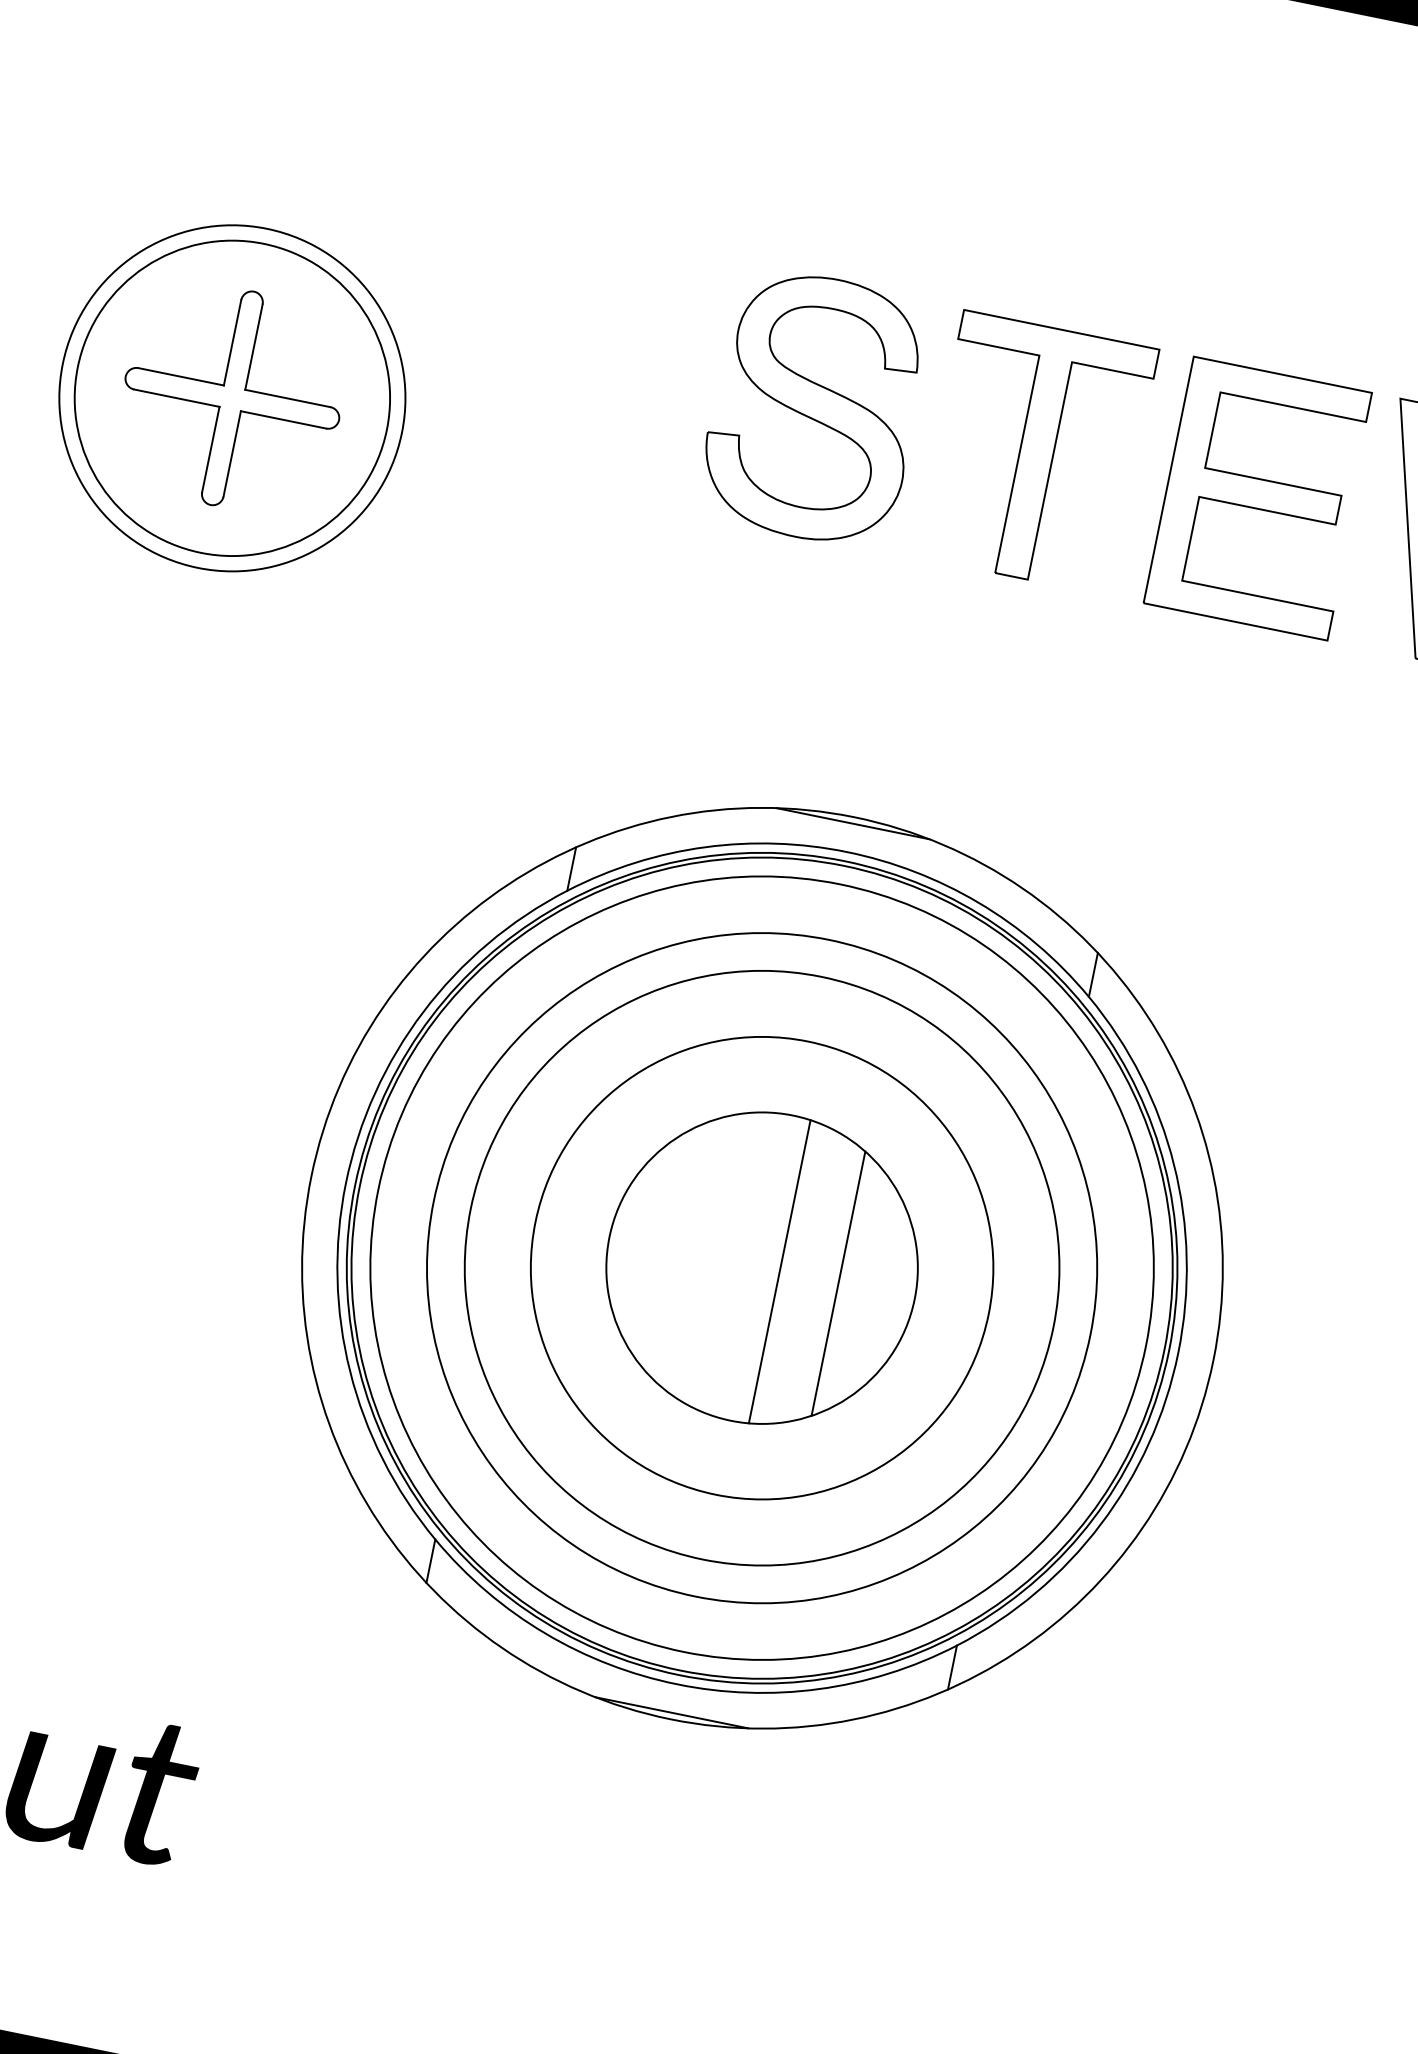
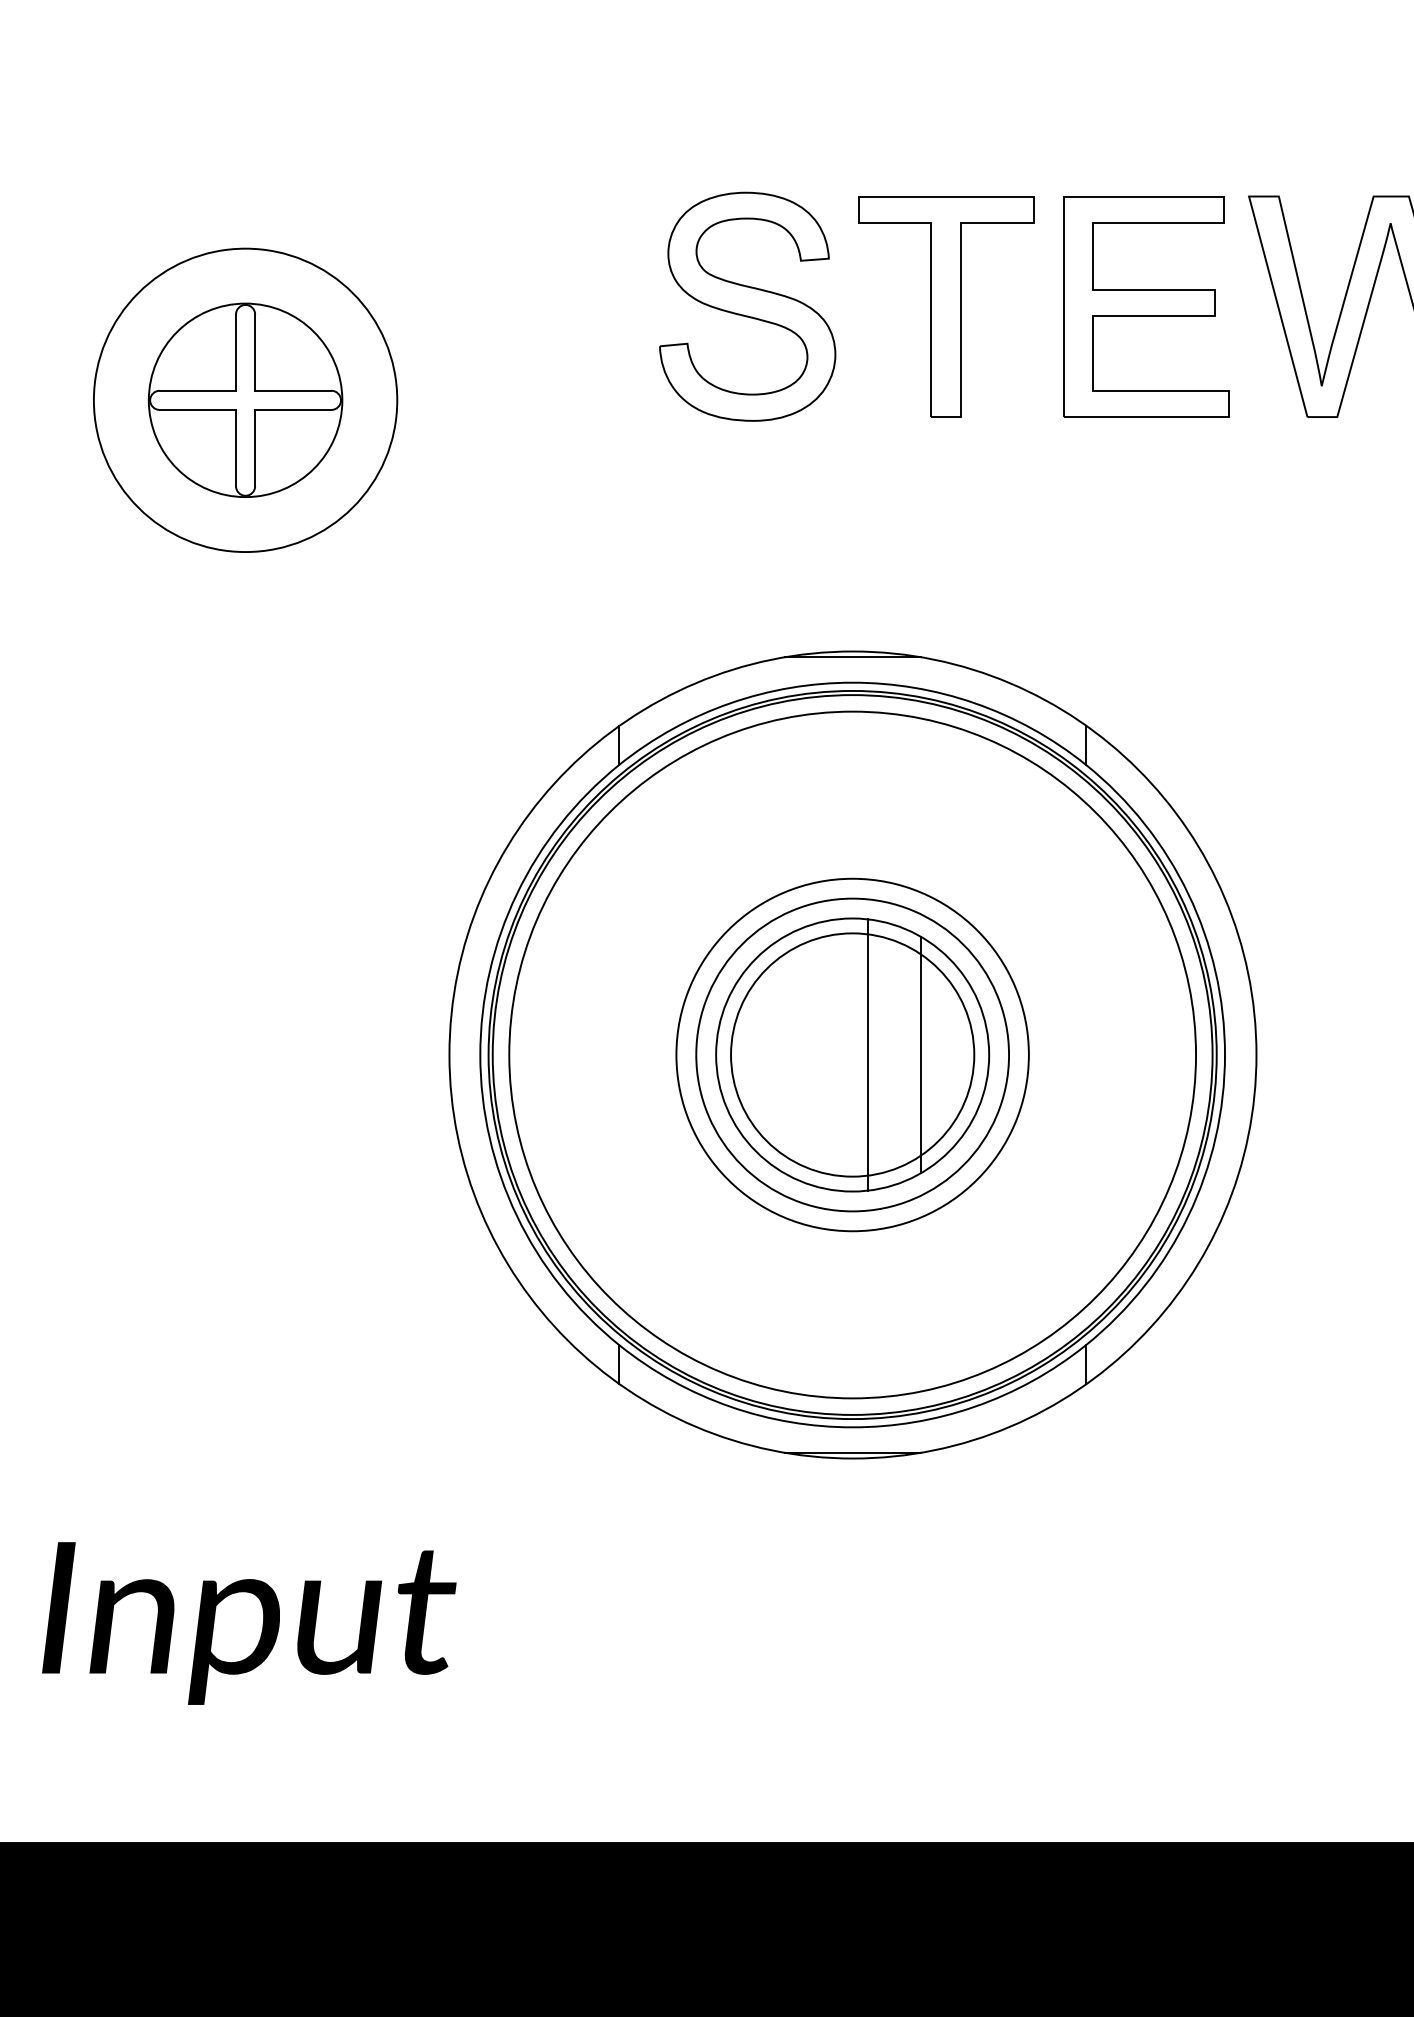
circle: (232, 398) -> (245, 400), size x0.7
circle: (762, 1267) -> (852, 1054), size x0.6
circle: (762, 1267) -> (852, 1054), size x0.6
circle: (762, 1267) -> (852, 1054), size x0.6

